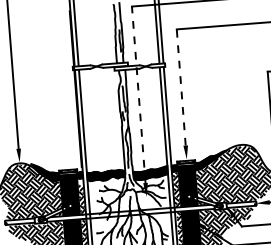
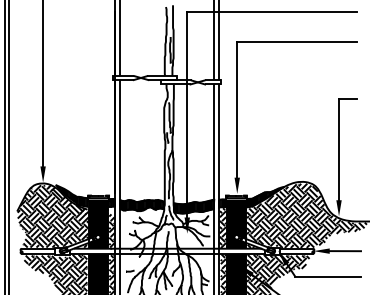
line: (181, 87) -> (237, 109), dashed -> solid
line: (138, 94) -> (187, 114), dashed -> solid

